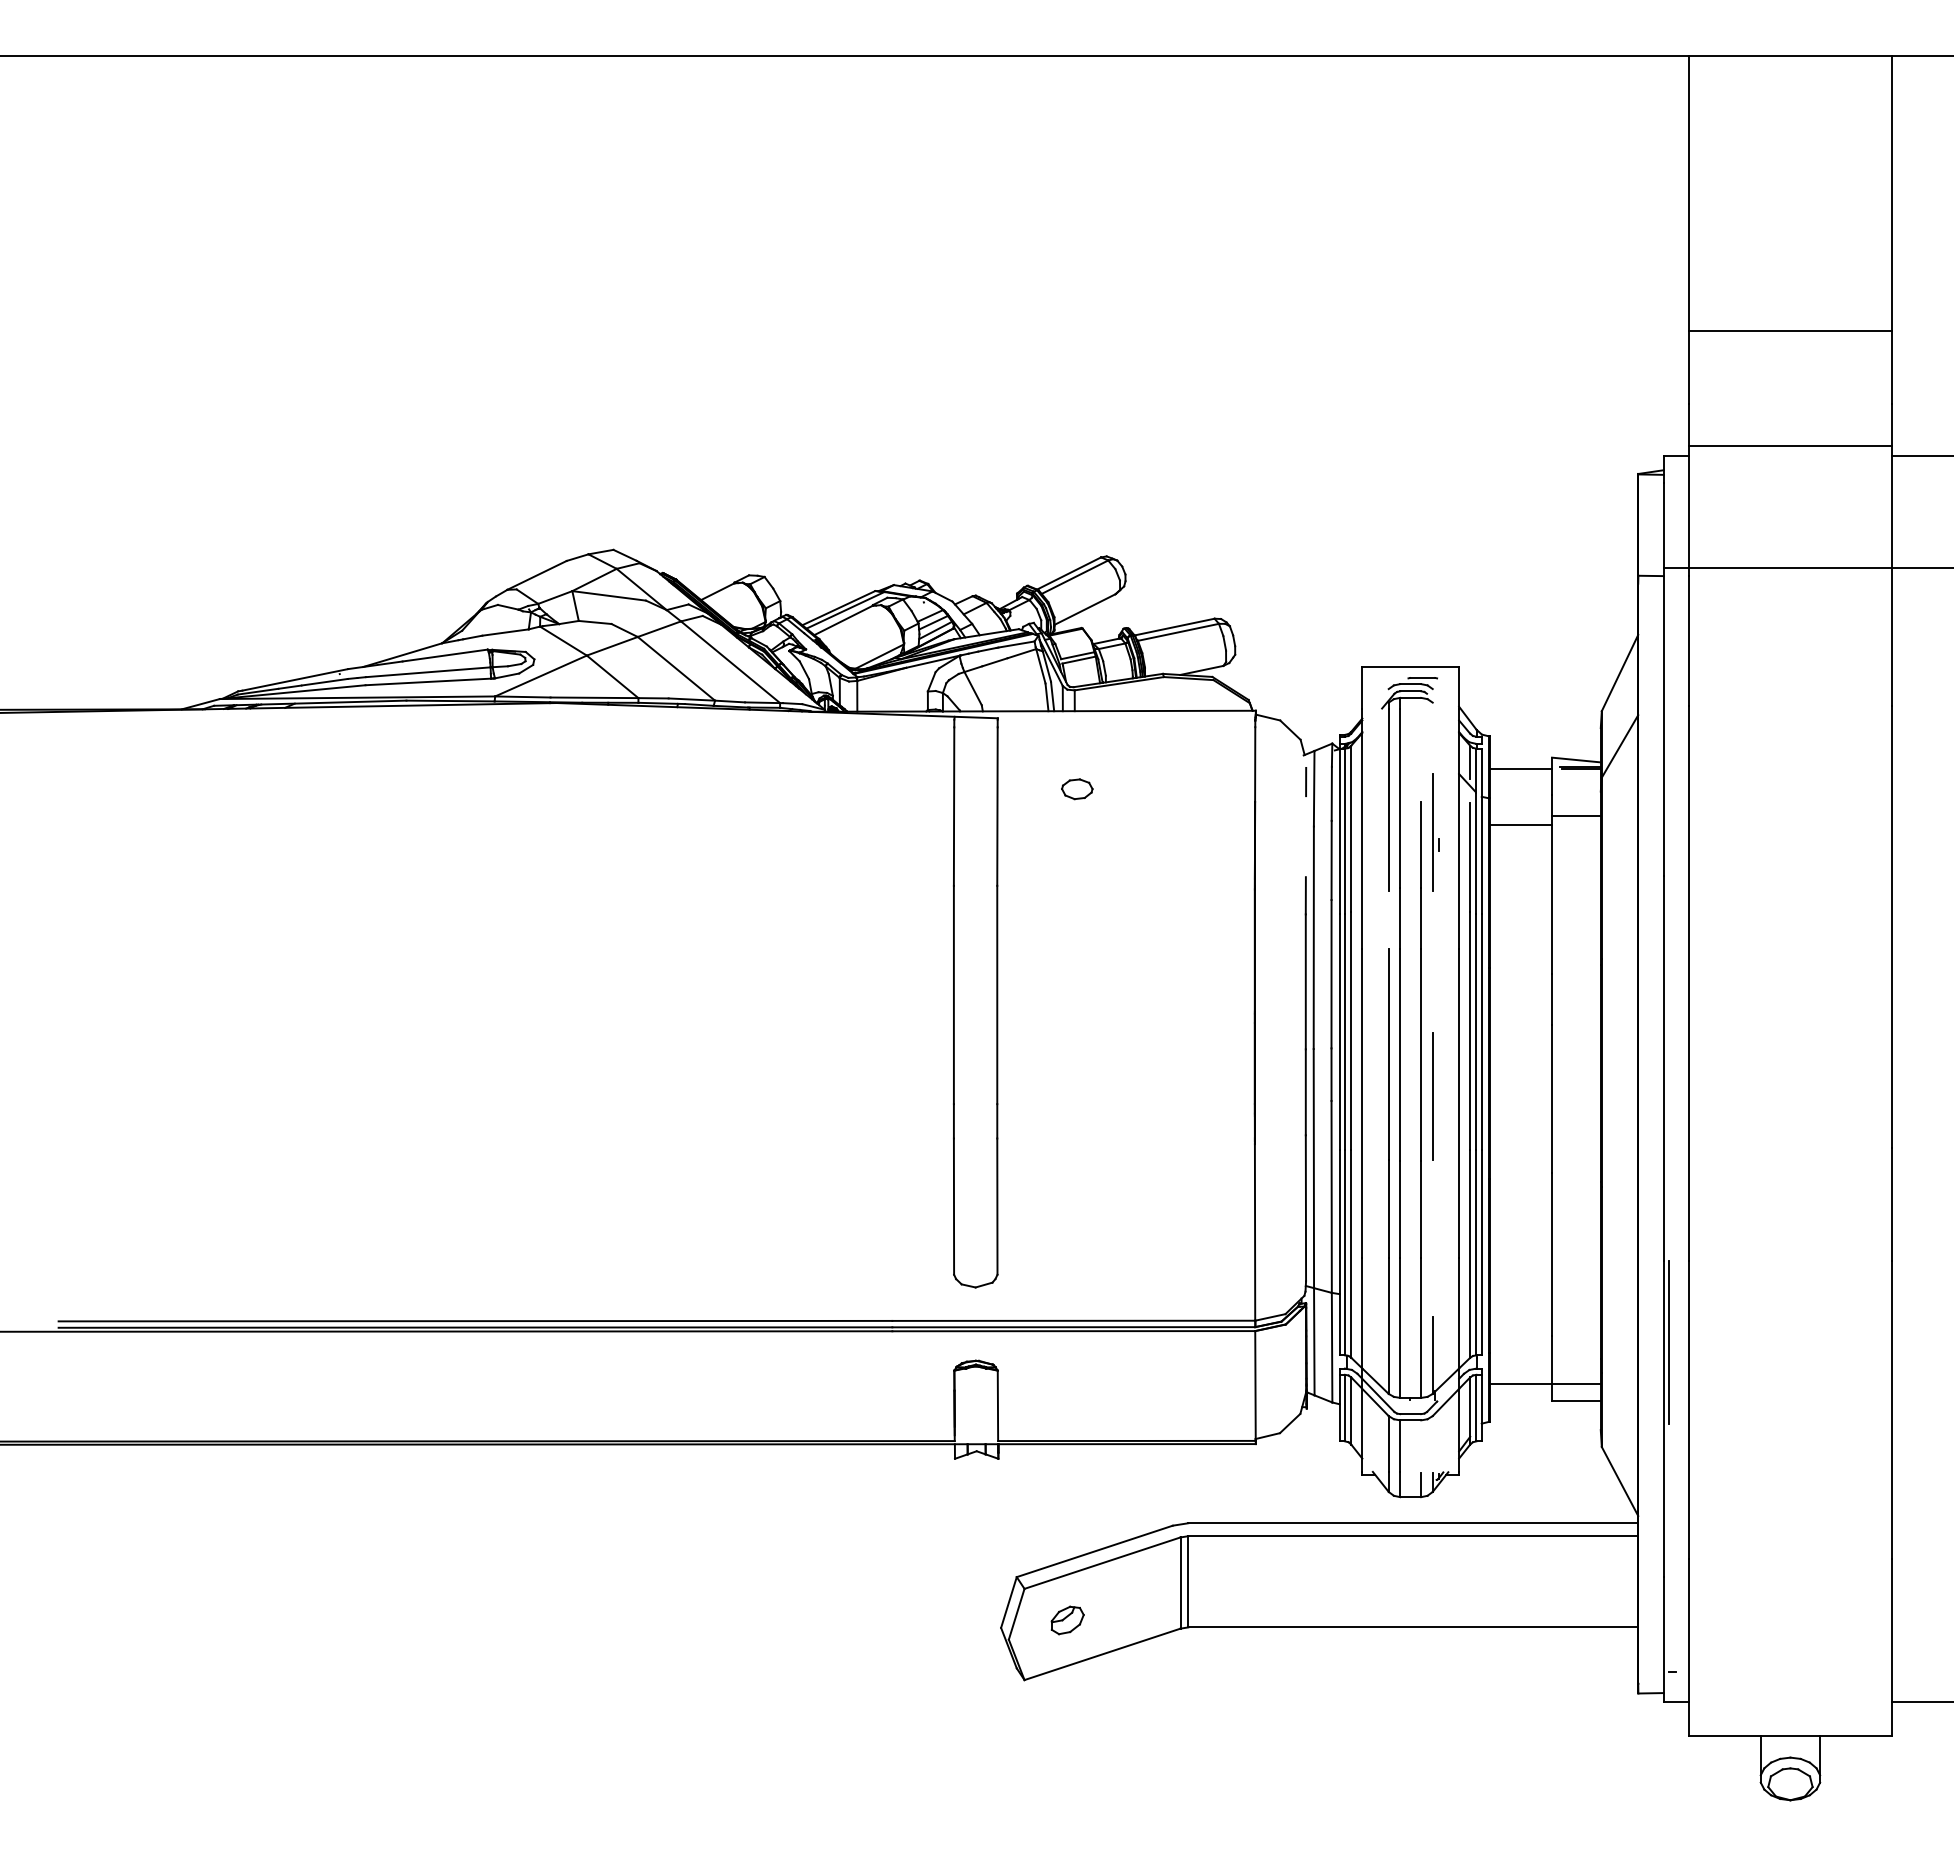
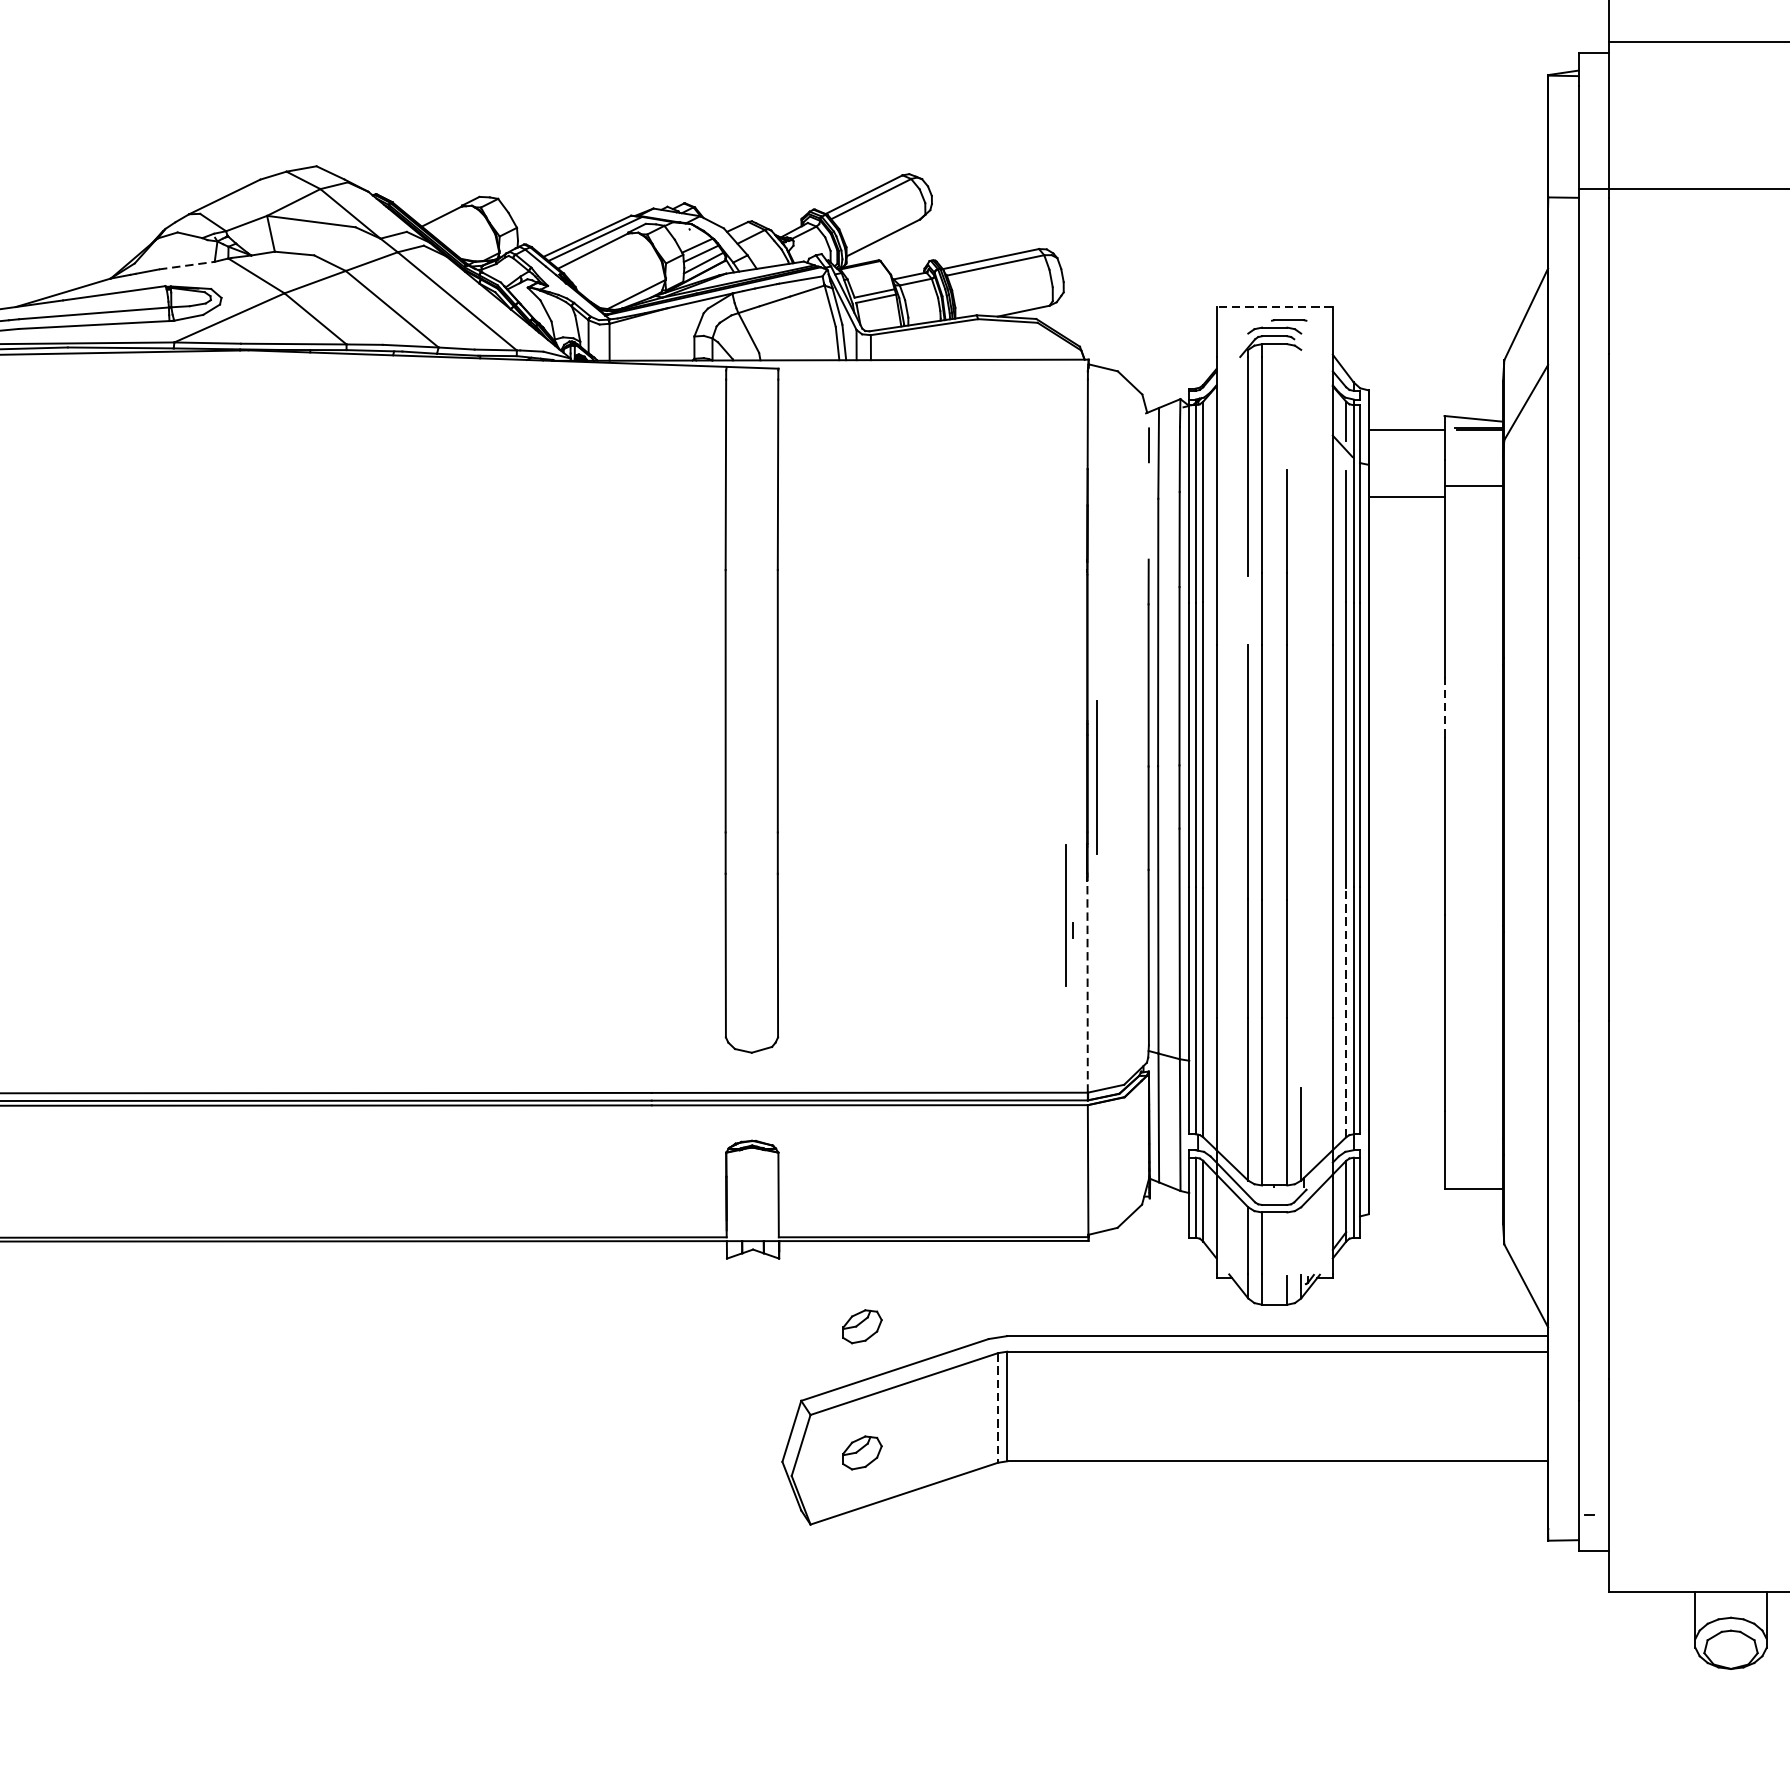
line: (506, 632) -> (187, 265), solid -> dashed
line: (1410, 666) -> (1274, 306), solid -> dashed
part: (1077, 789) -> (874, 454), removed
part: (1435, 832) -> (1068, 915), moved
line: (1552, 999) -> (1445, 706), solid -> dashed
line: (1432, 1096) -> (1096, 777), moved
line: (1255, 1231) -> (1088, 985), solid -> dashed
line: (1470, 1254) -> (1346, 1013), solid -> dashed
line: (1668, 1342) -> (1584, 1118), removed
line: (1544, 1384) -> (1435, 1169), removed
part: (1067, 1515) -> (862, 1326), added
line: (1180, 1583) -> (998, 1408), solid -> dashed

